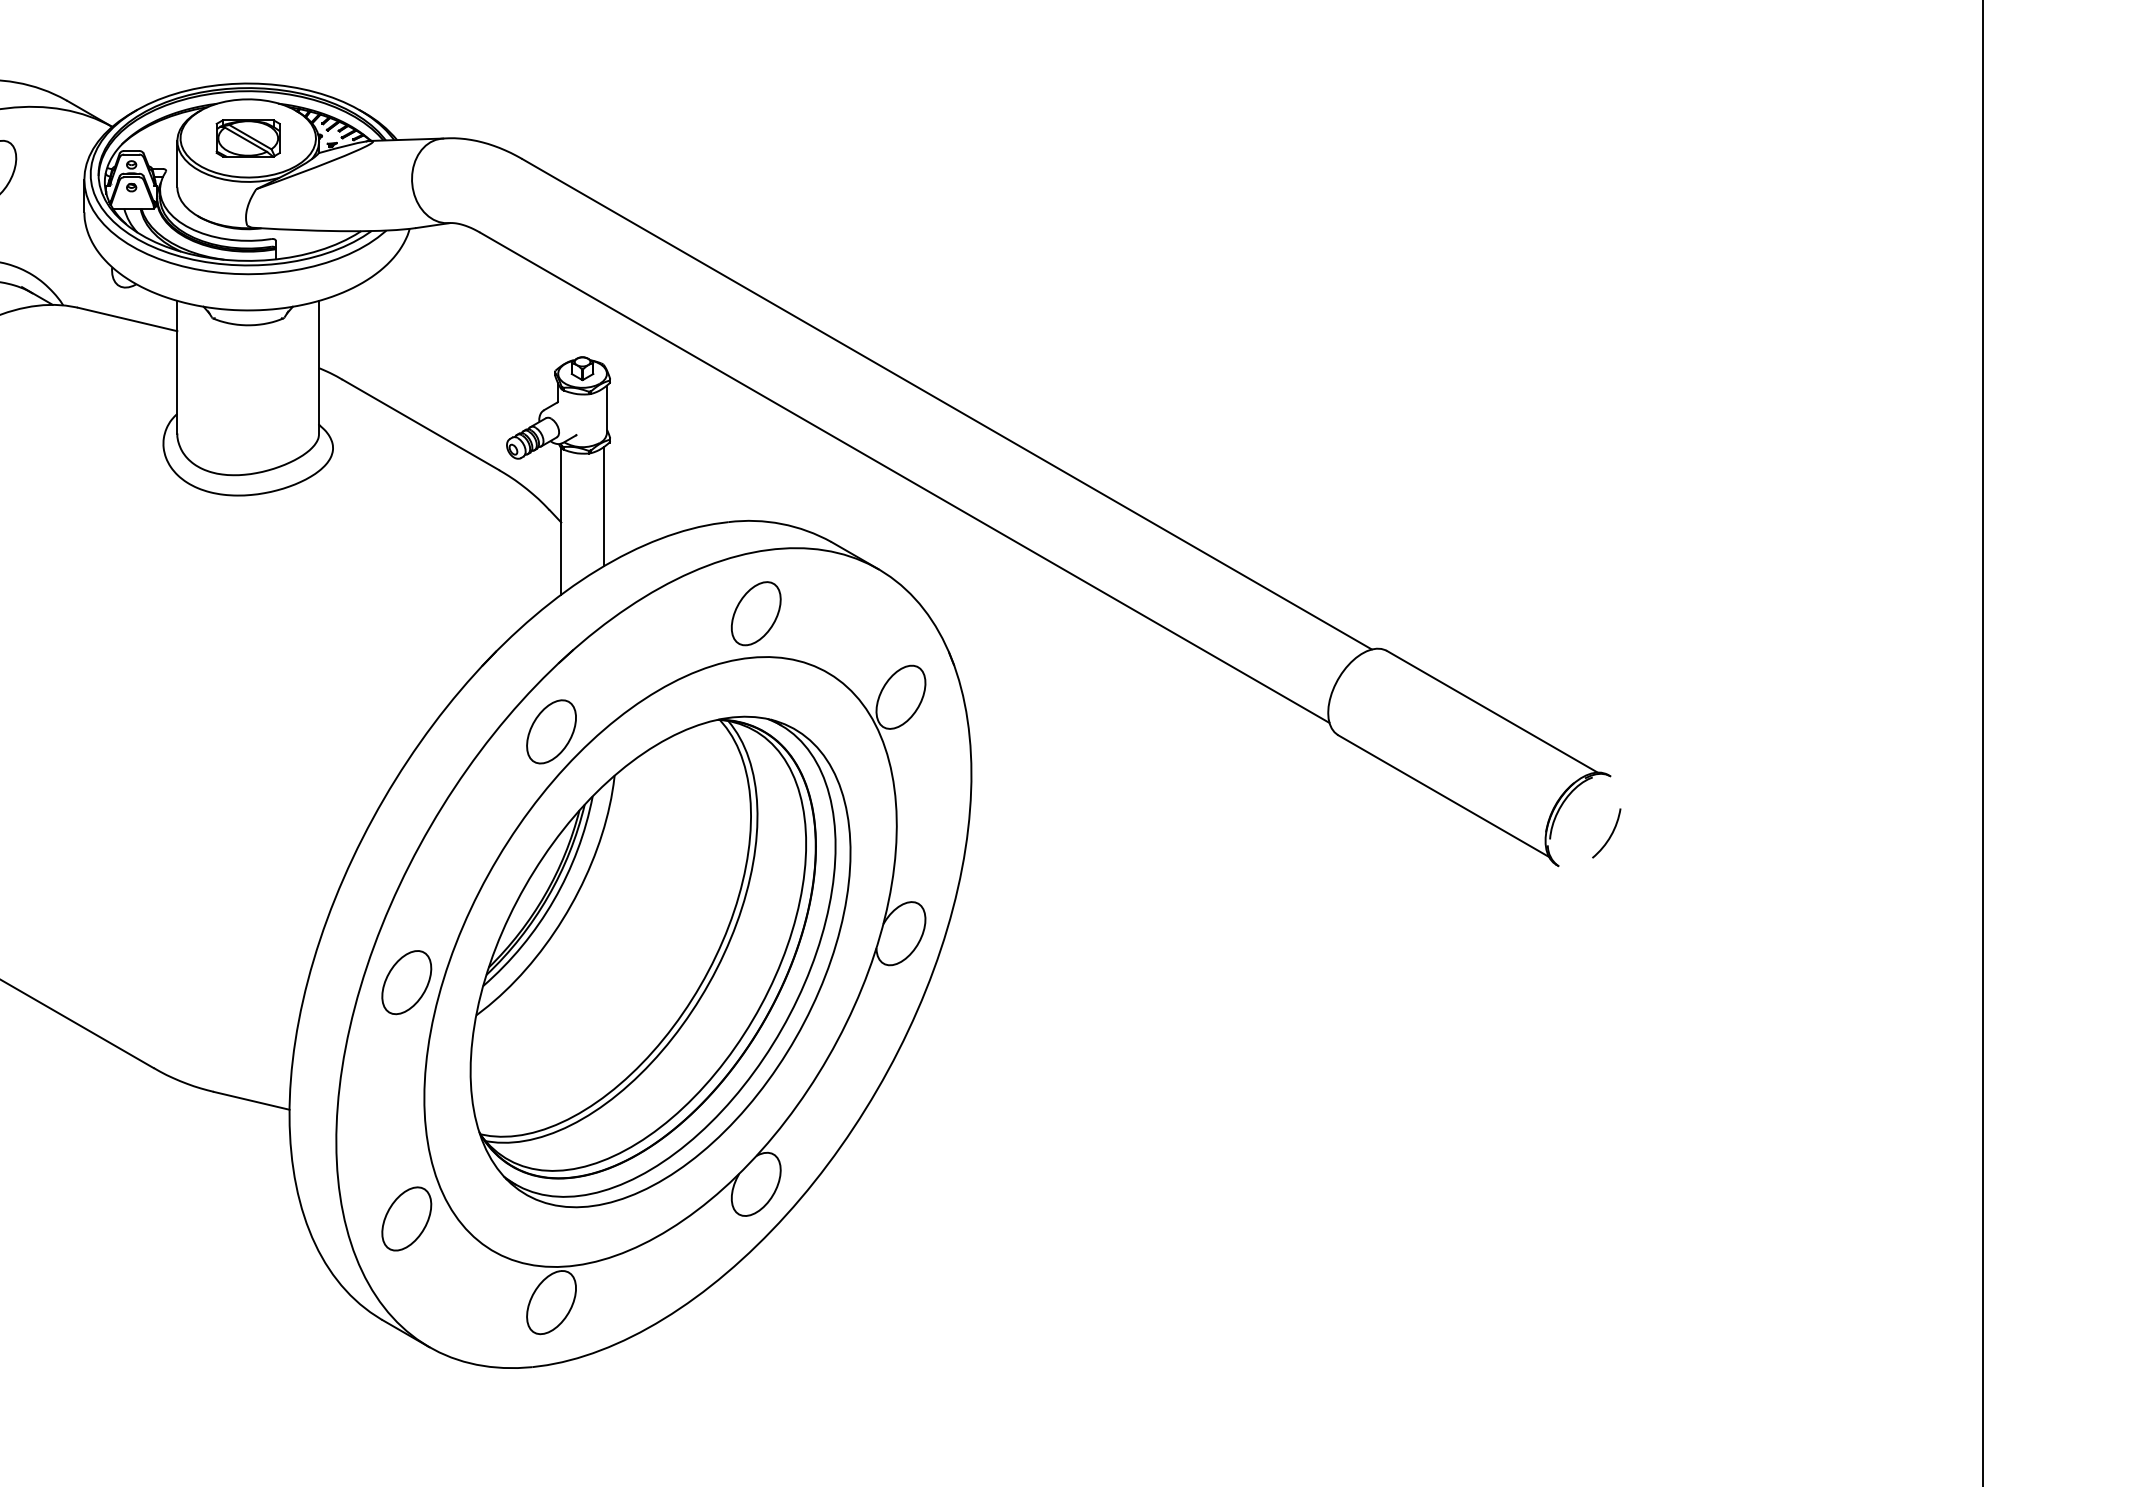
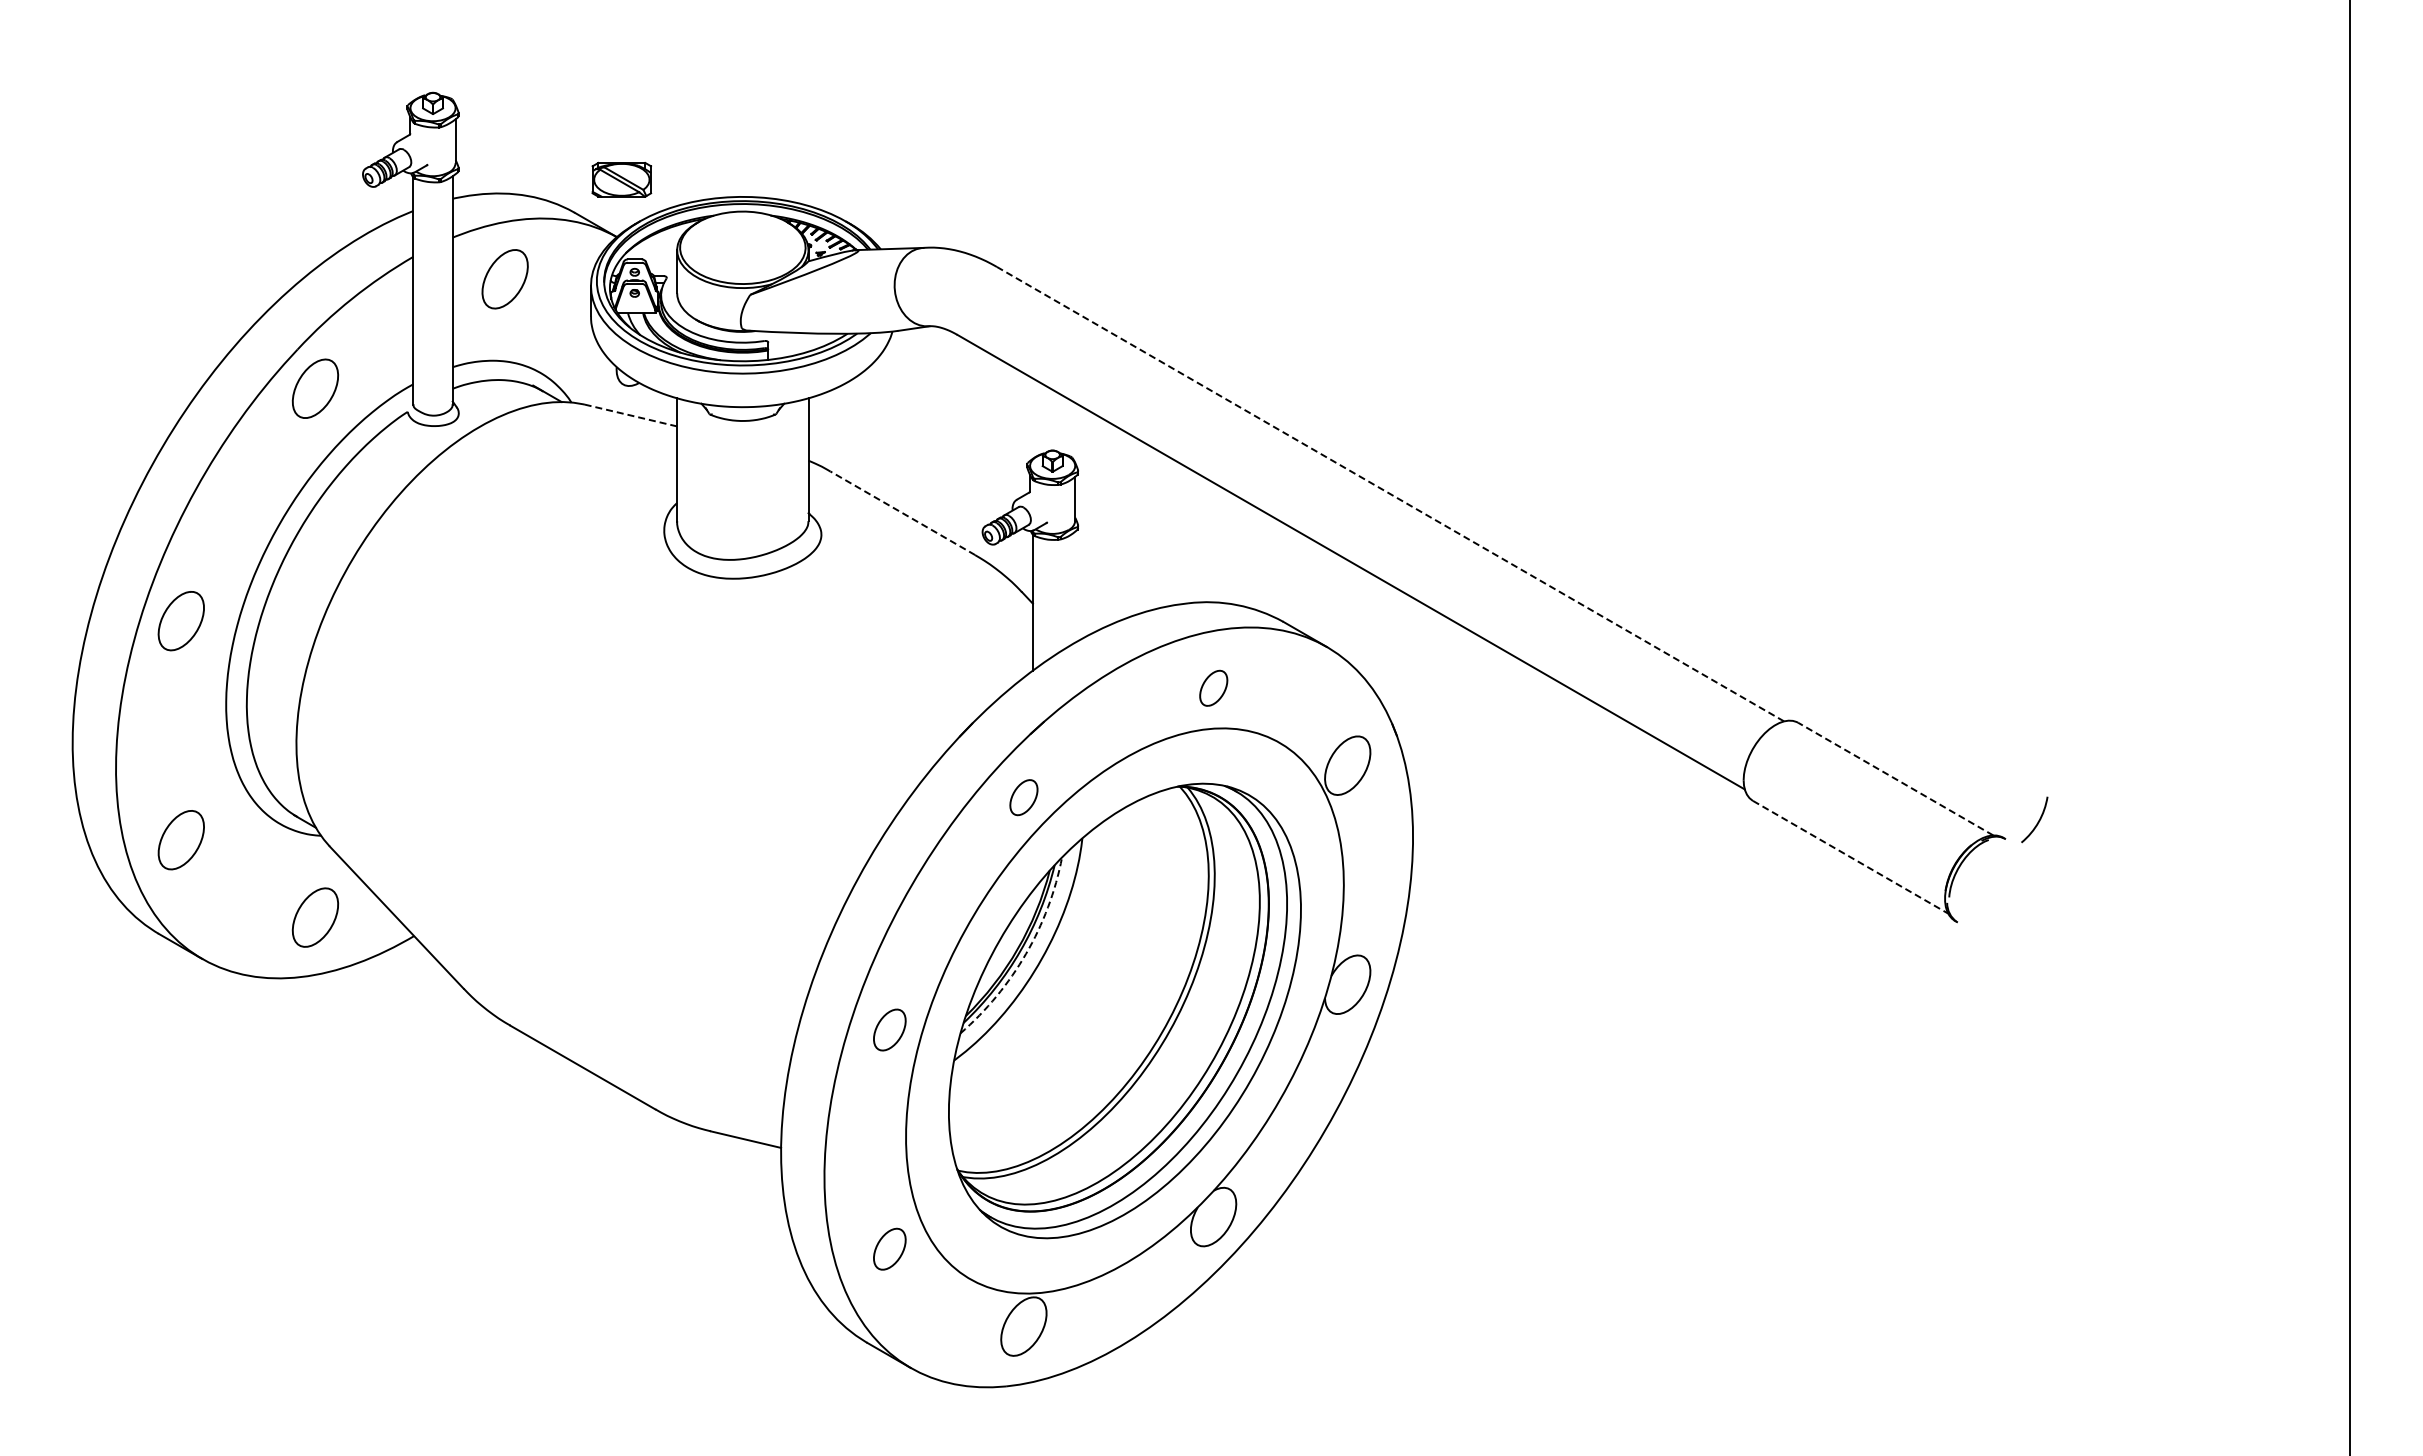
part: (247, 138) -> (621, 179), moved
line: (127, 319) -> (630, 415), solid -> dashed
line: (947, 403) -> (1390, 493), solid -> dashed
line: (420, 425) -> (902, 513), solid -> dashed
line: (603, 506) -> (1072, 588), removed
part: (756, 613) -> (1213, 688), size x0.6
line: (1492, 712) -> (1895, 779), solid -> dashed
part: (551, 731) -> (1023, 797), size x0.6
line: (1443, 796) -> (1850, 857), solid -> dashed
arc: (1609, 835) -> (2037, 821), moved
arc: (554, 899) -> (1026, 953), solid -> dashed
part: (406, 981) -> (889, 1029), size x0.7
part: (406, 1219) -> (889, 1249), size x0.7

